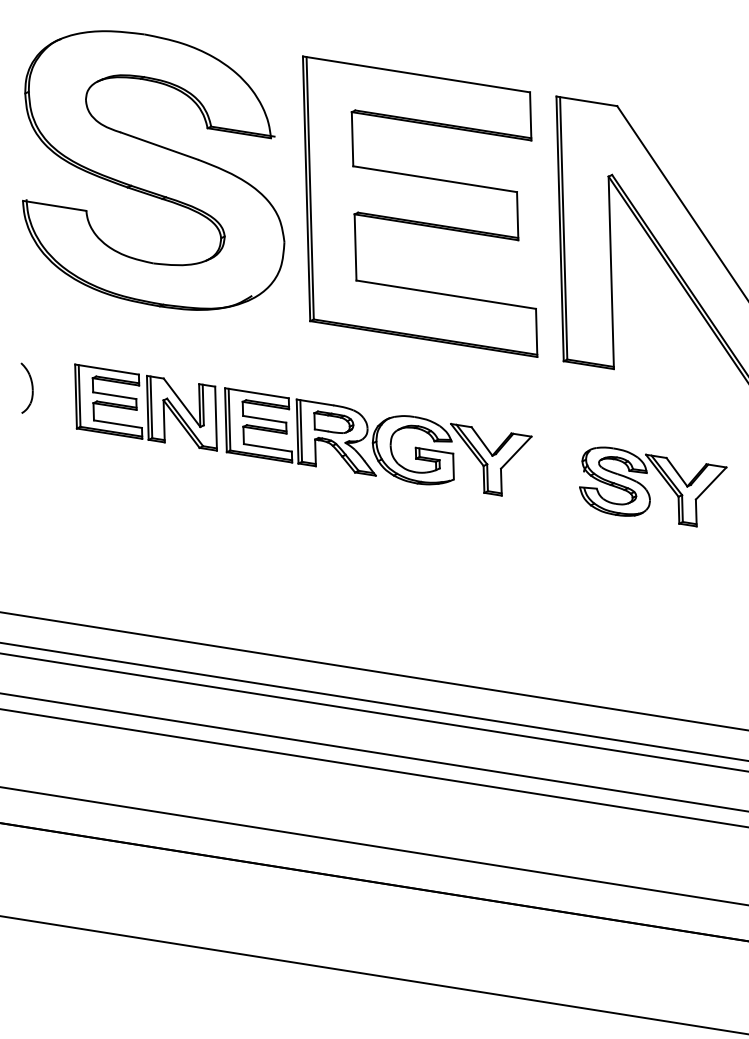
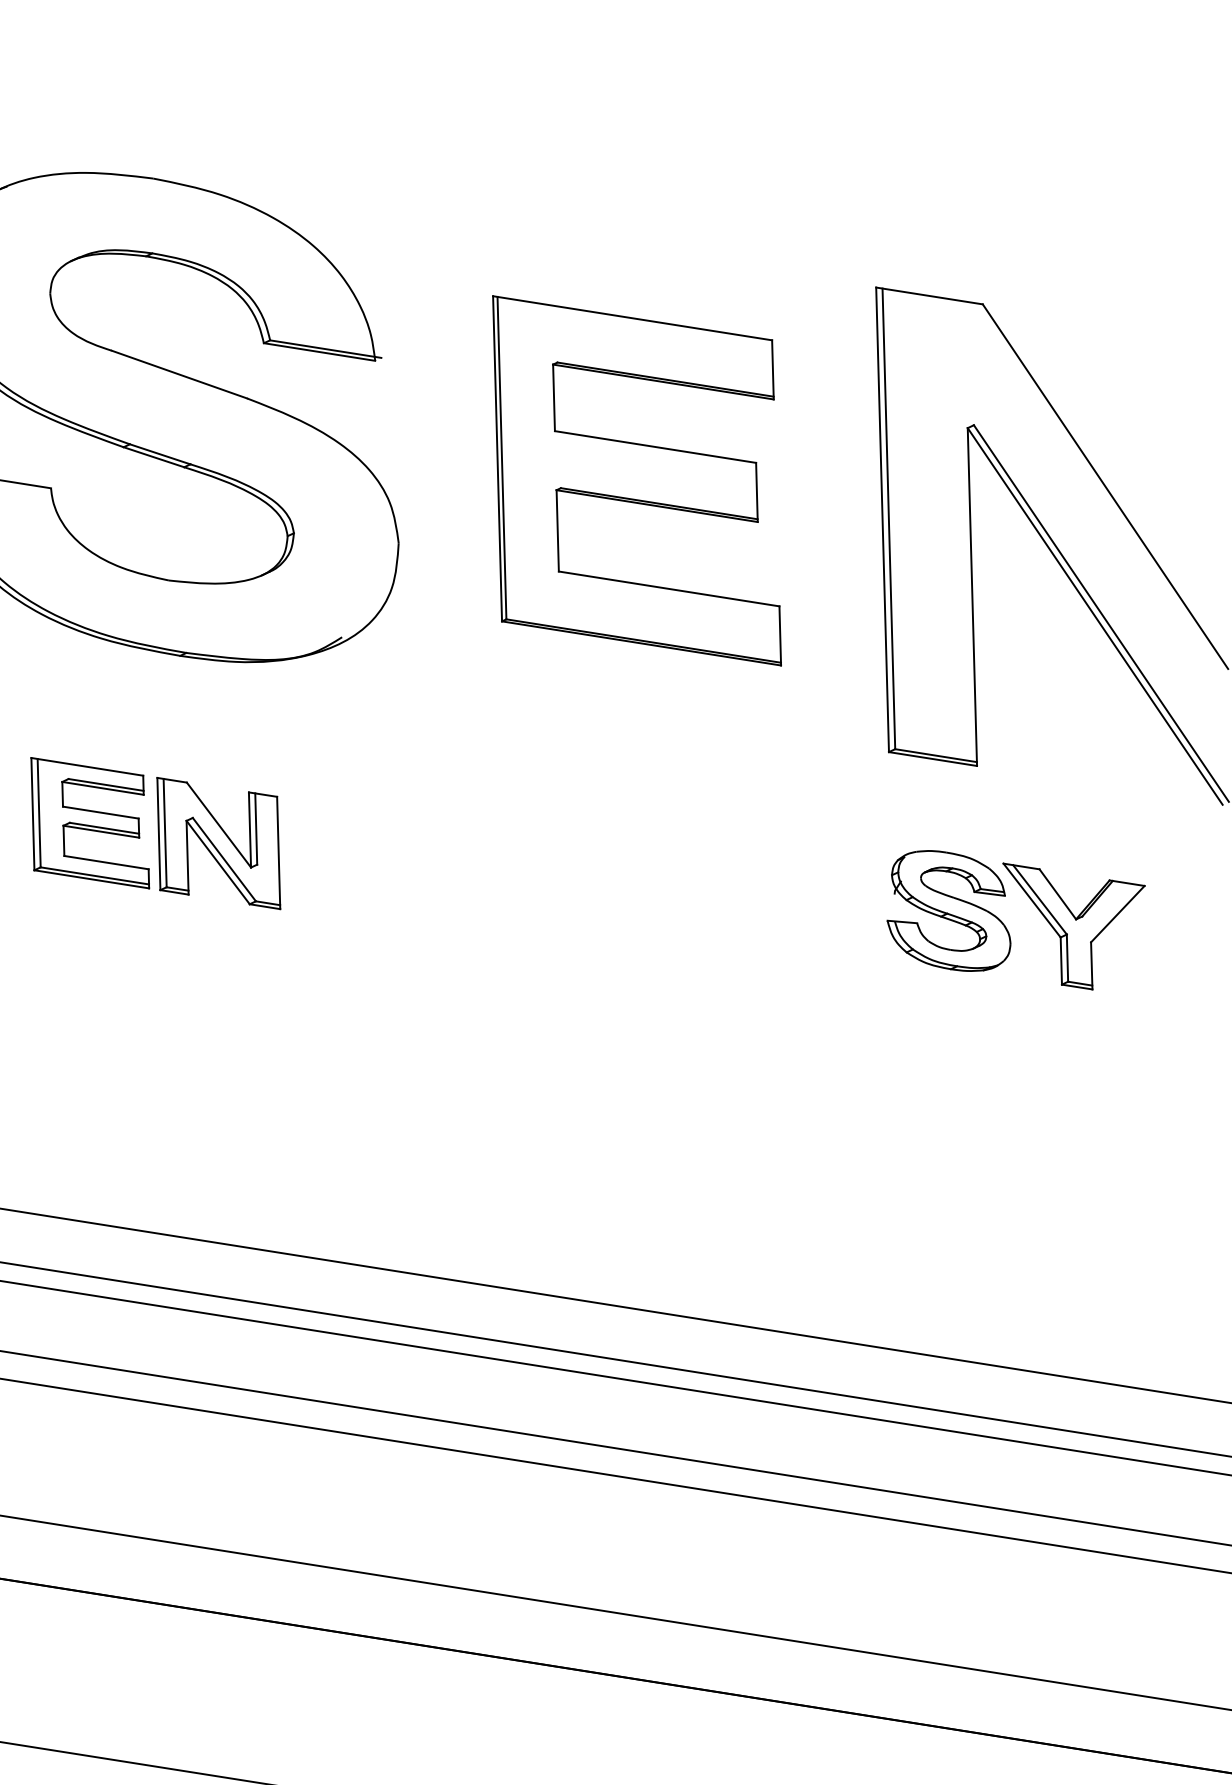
part: (420, 206) -> (637, 480), size x0.7
part: (378, 441) -> (563, 893), removed
part: (647, 489) -> (1006, 924), moved

